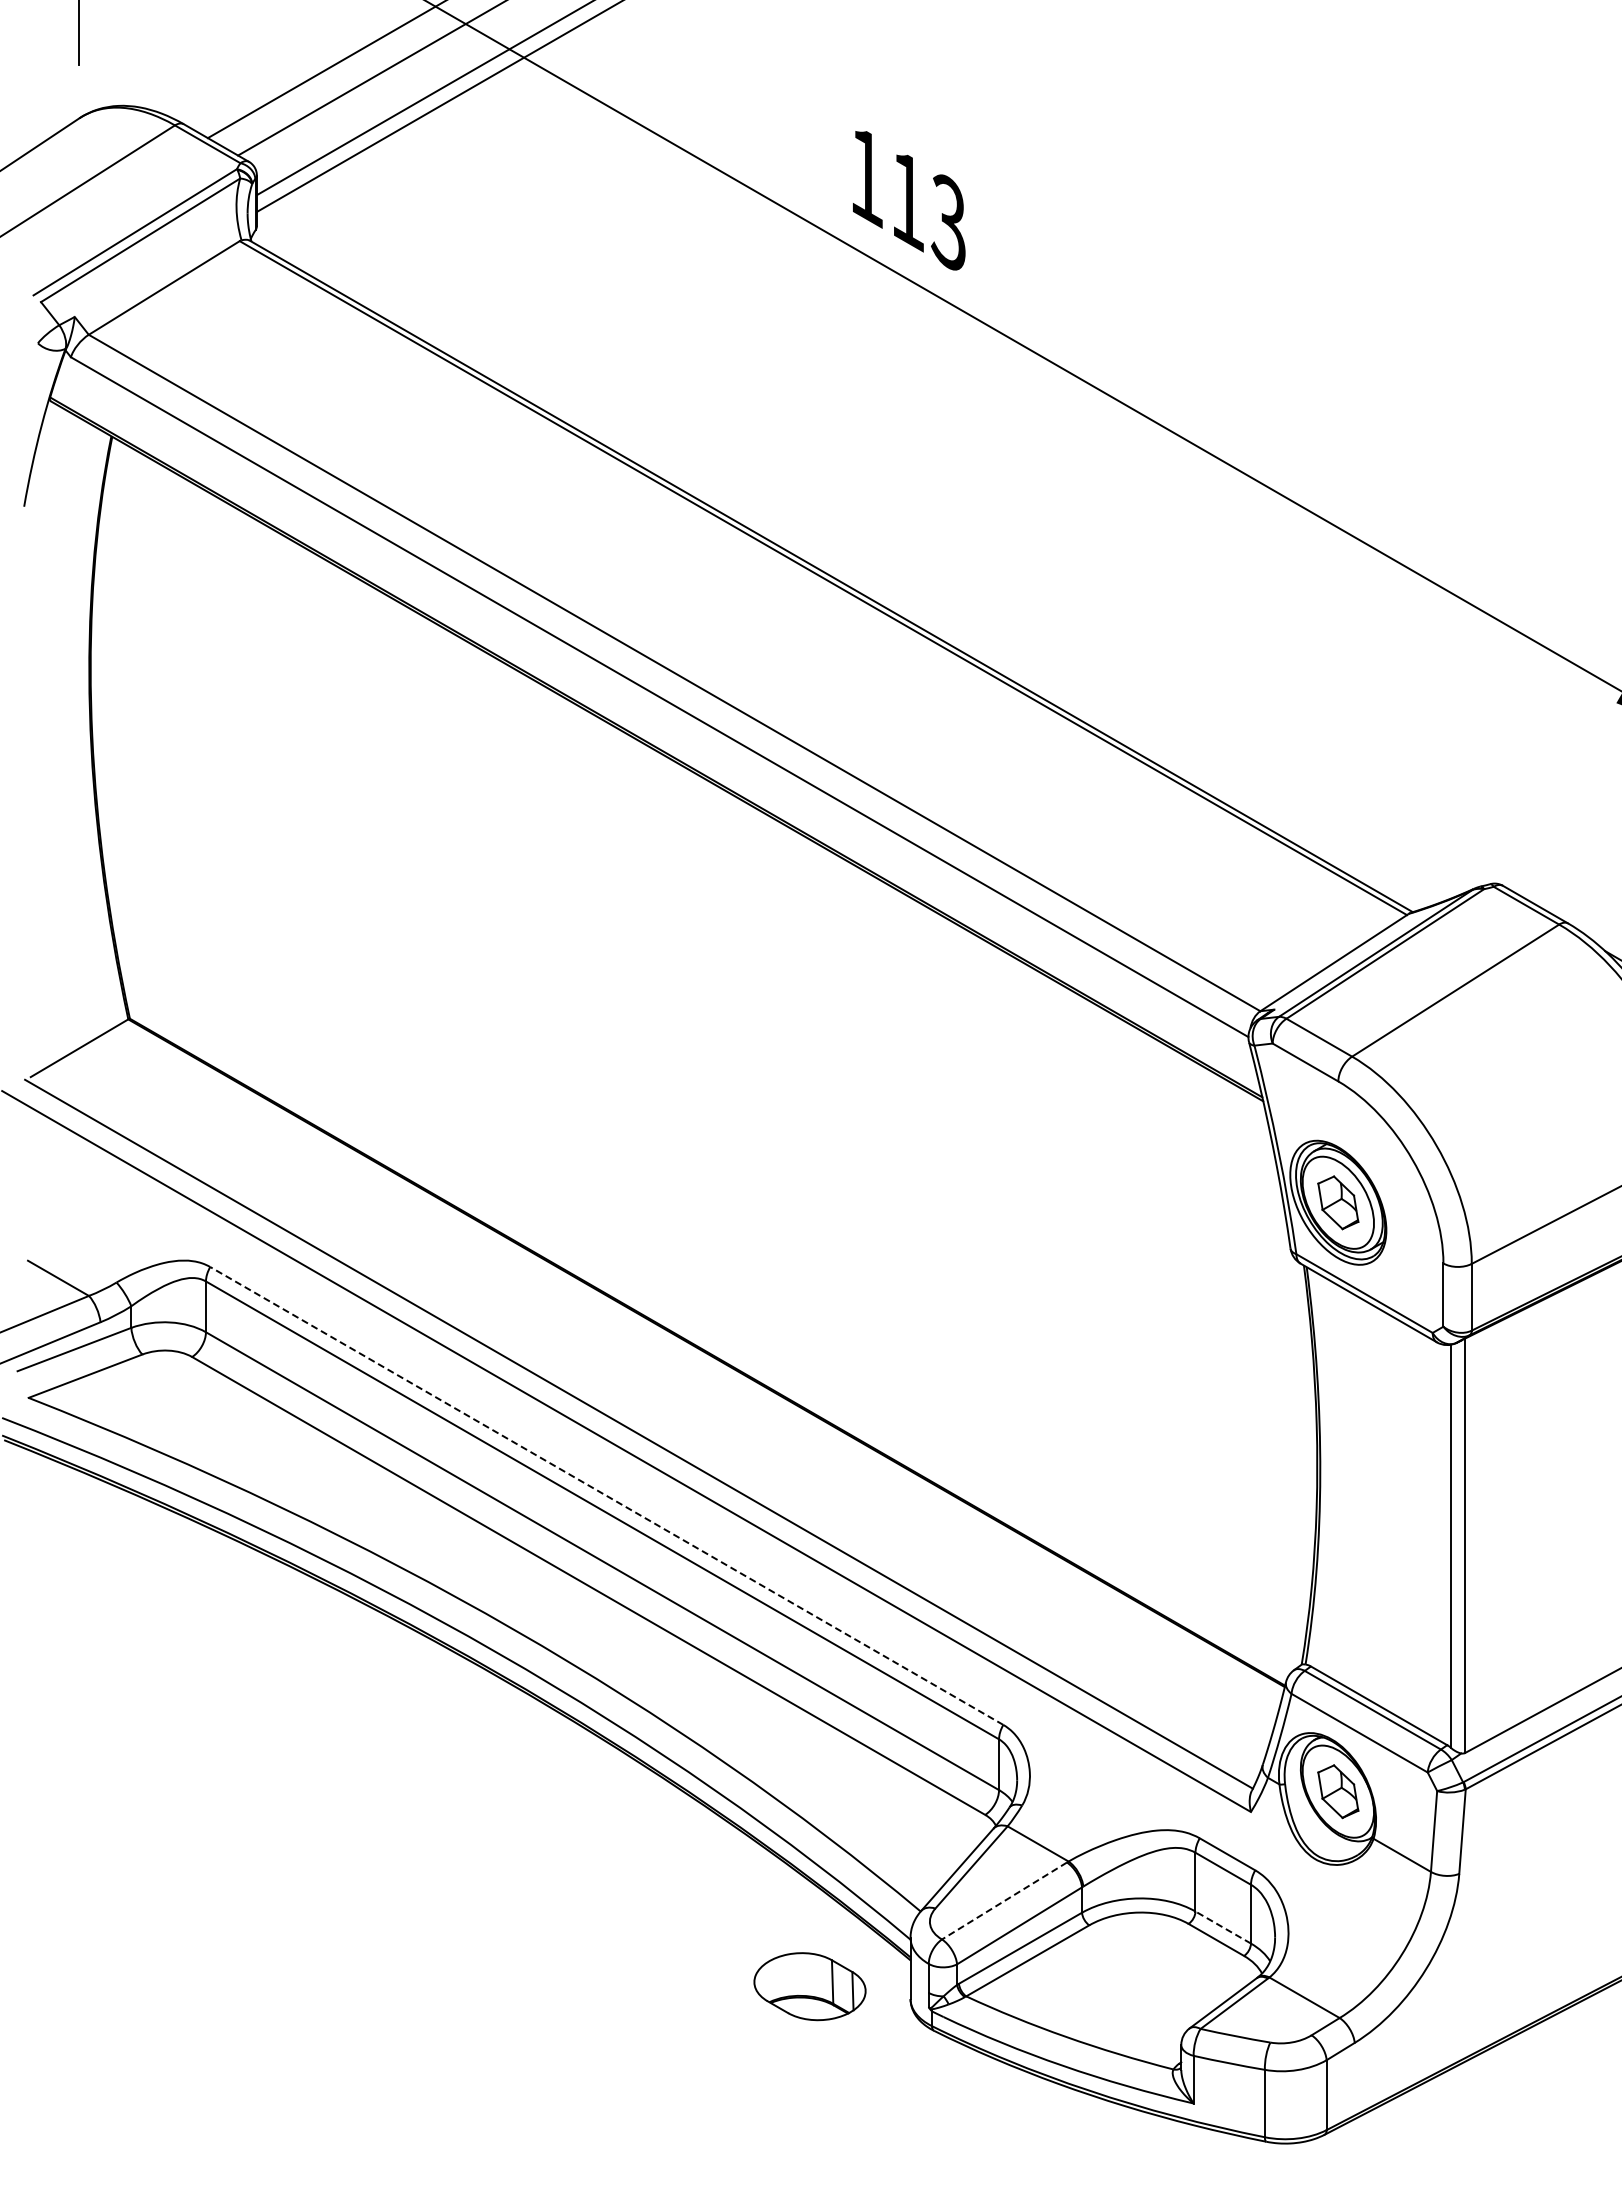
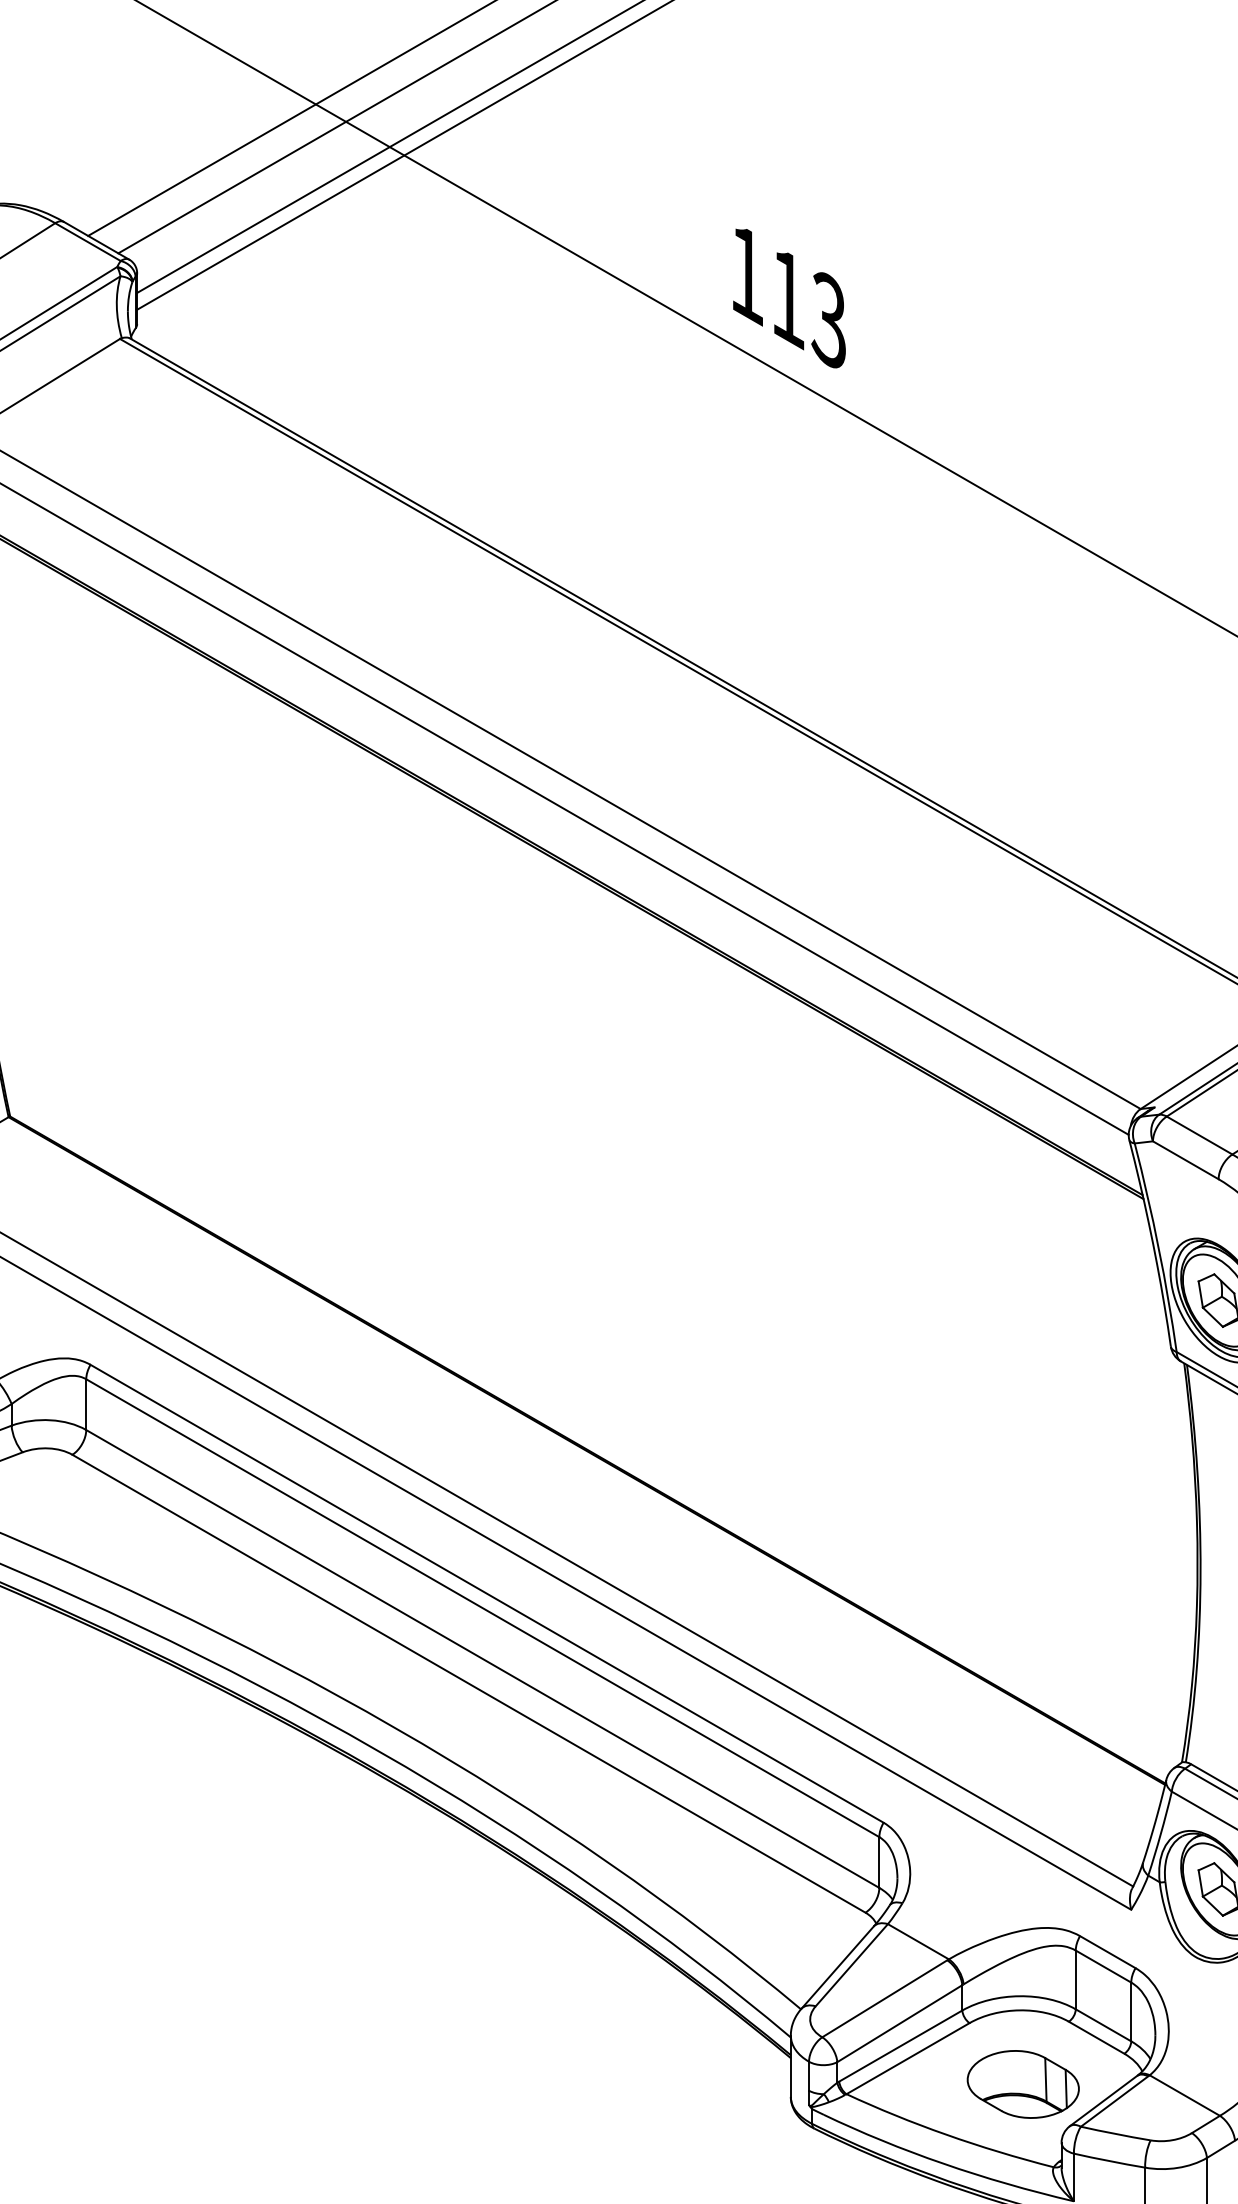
line: (606, 1495) -> (486, 1593), dashed -> solid
line: (1004, 1901) -> (884, 1999), dashed -> solid
line: (1222, 1927) -> (1102, 2025), dashed -> solid
part: (809, 1986) -> (1022, 2084), moved

